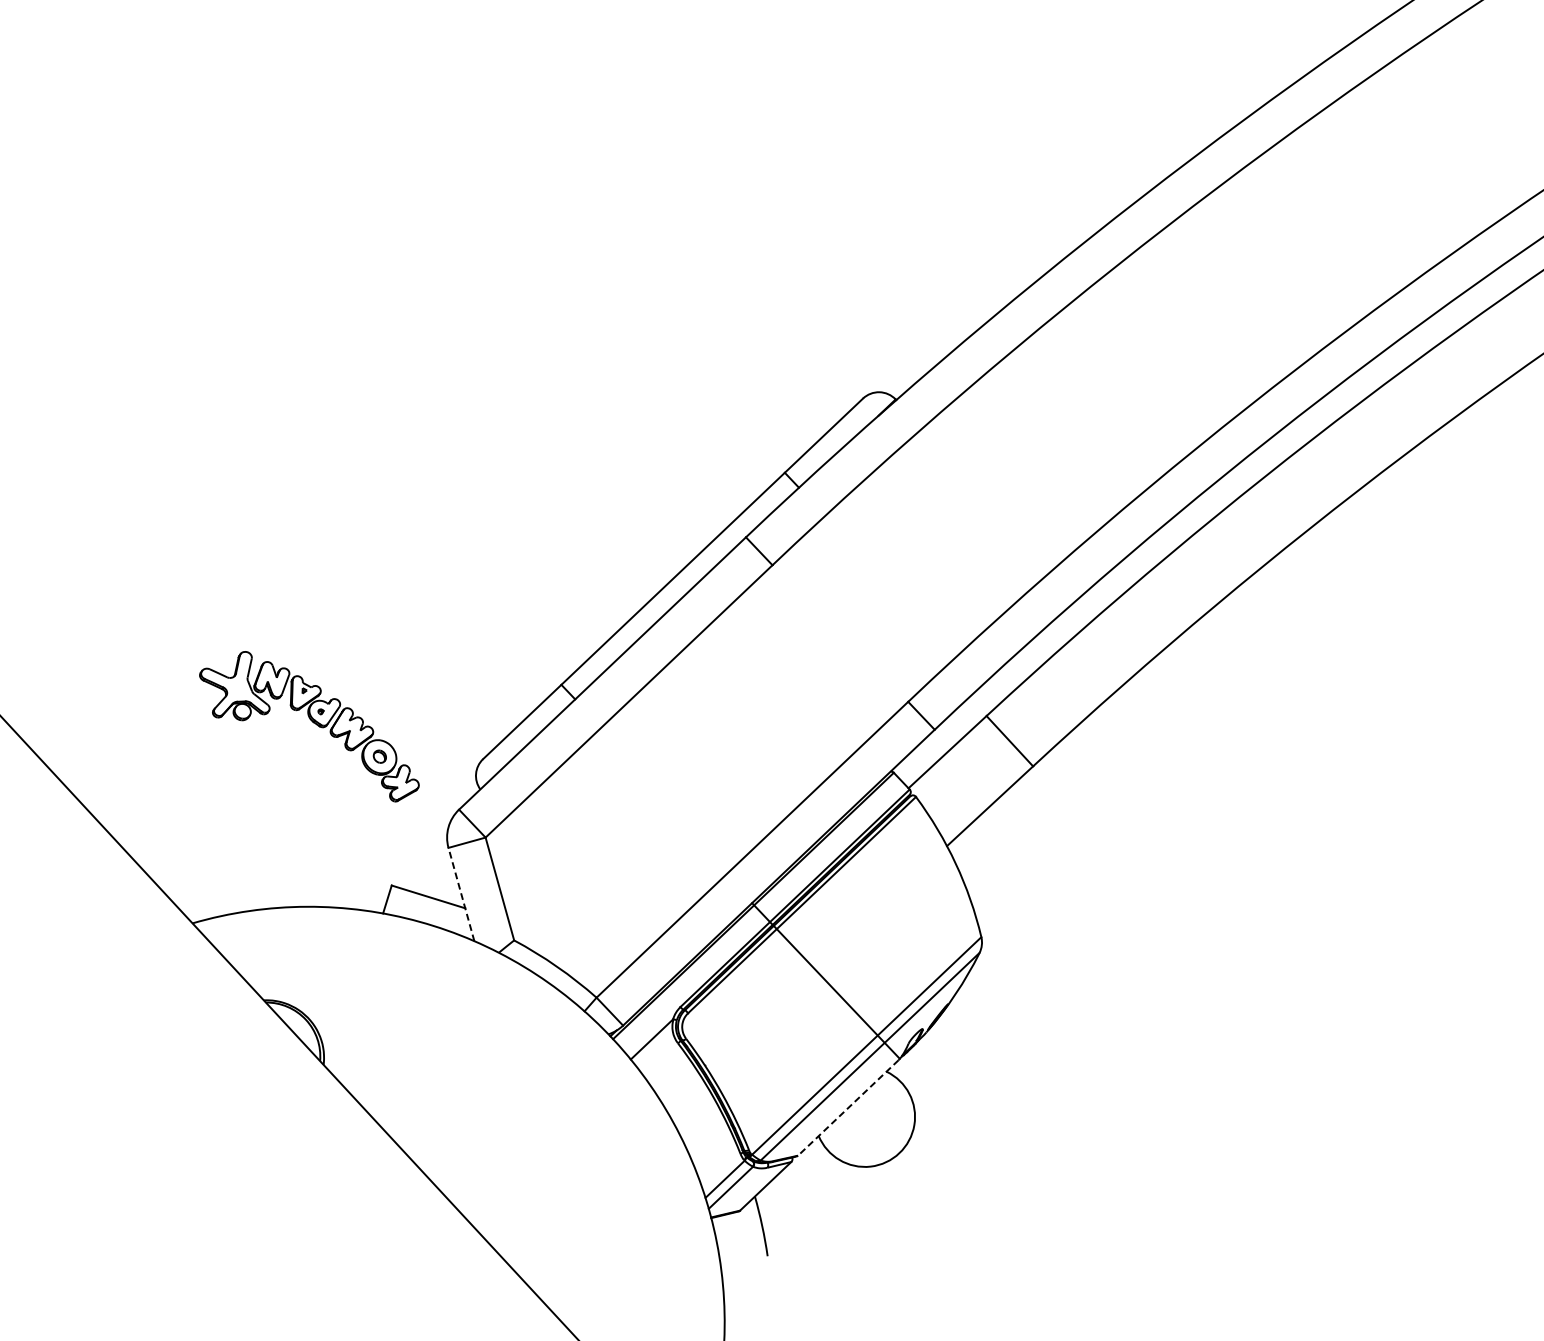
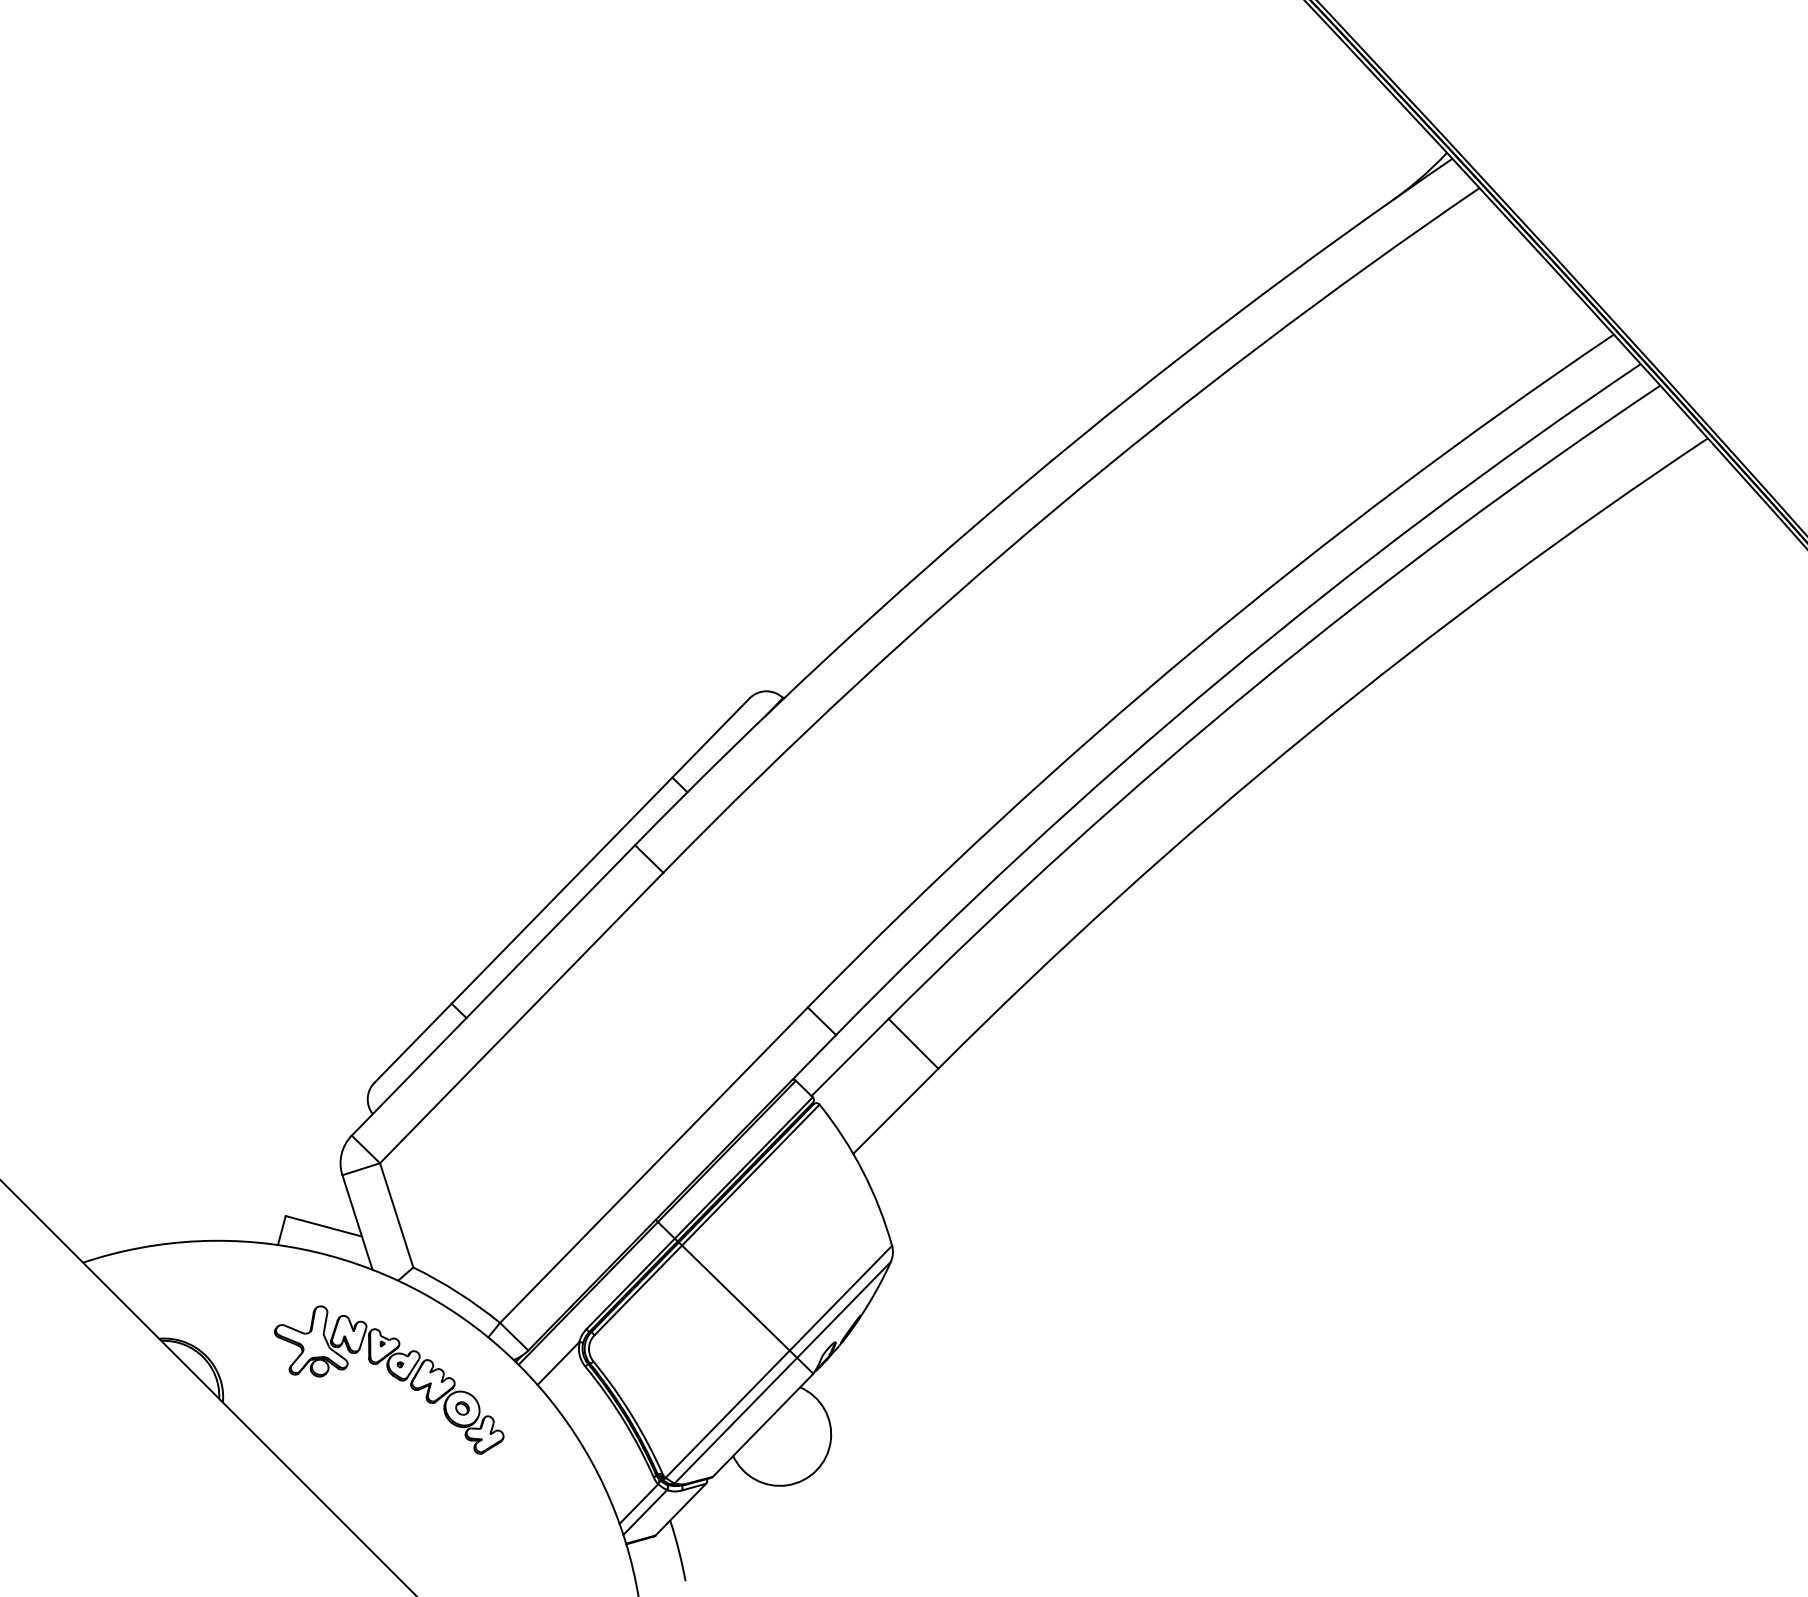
part: (309, 725) -> (389, 1379), moved
line: (461, 894) -> (357, 1222), dashed -> solid
line: (848, 1108) -> (762, 1426), dashed -> solid

